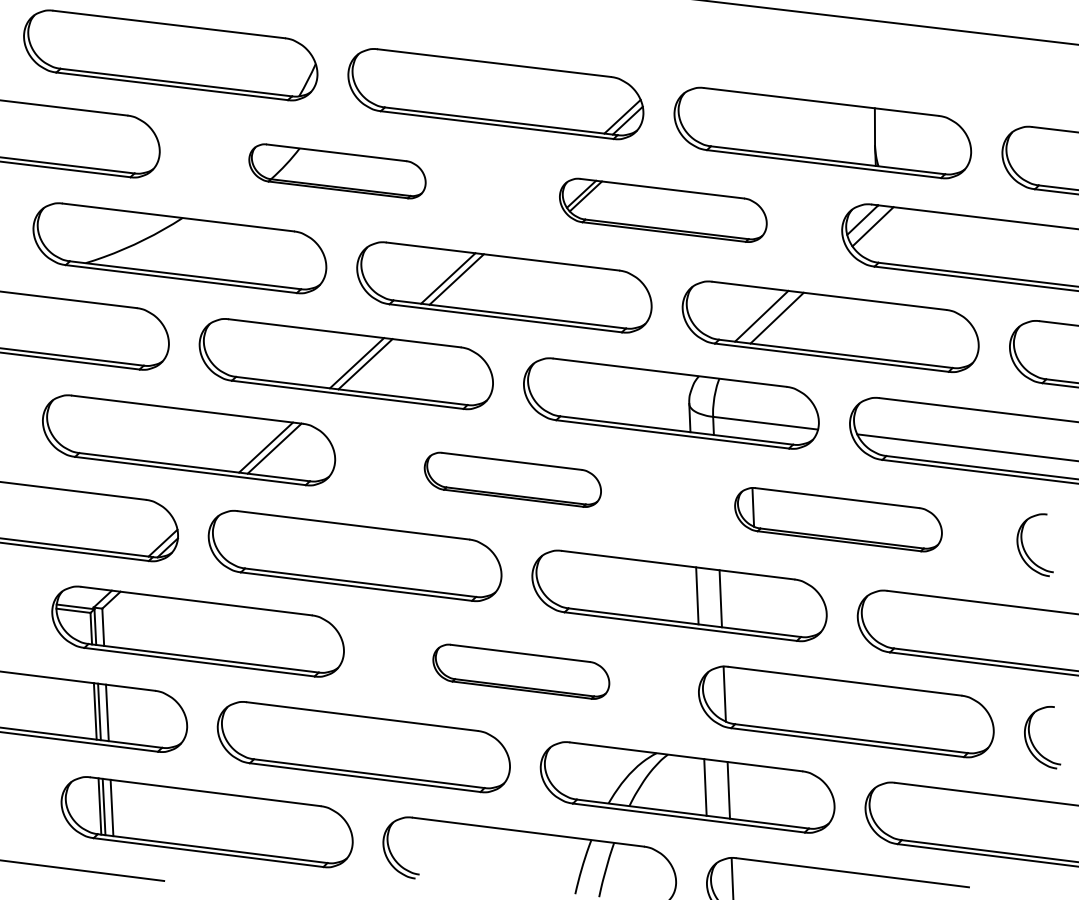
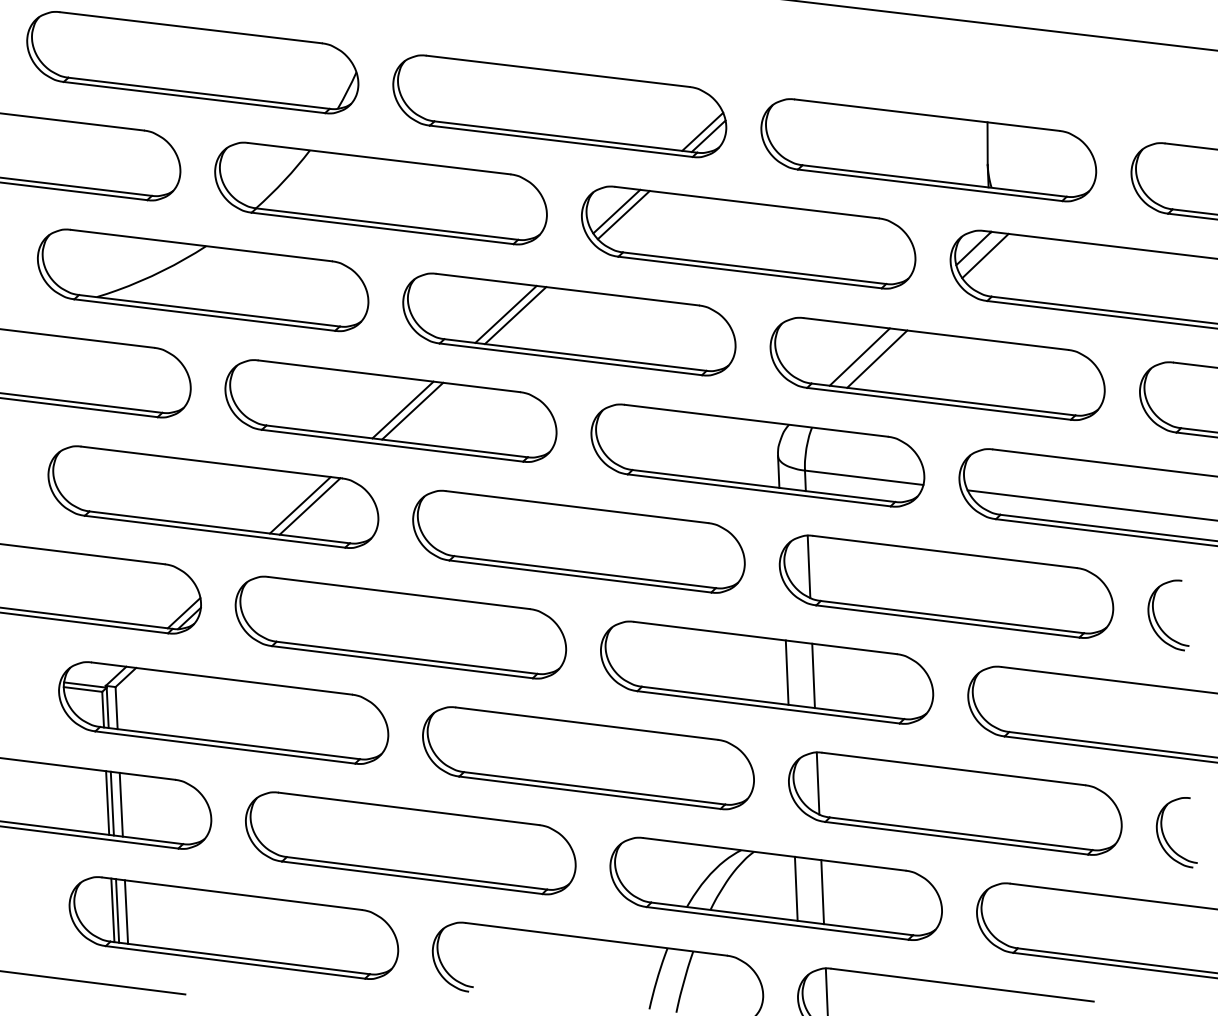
part: (337, 171) -> (380, 193), size x1.67
part: (663, 210) -> (748, 237), size x1.43
part: (512, 479) -> (578, 541), size x1.67
part: (838, 519) -> (946, 586), size x1.43
part: (521, 671) -> (588, 758), size x1.67

